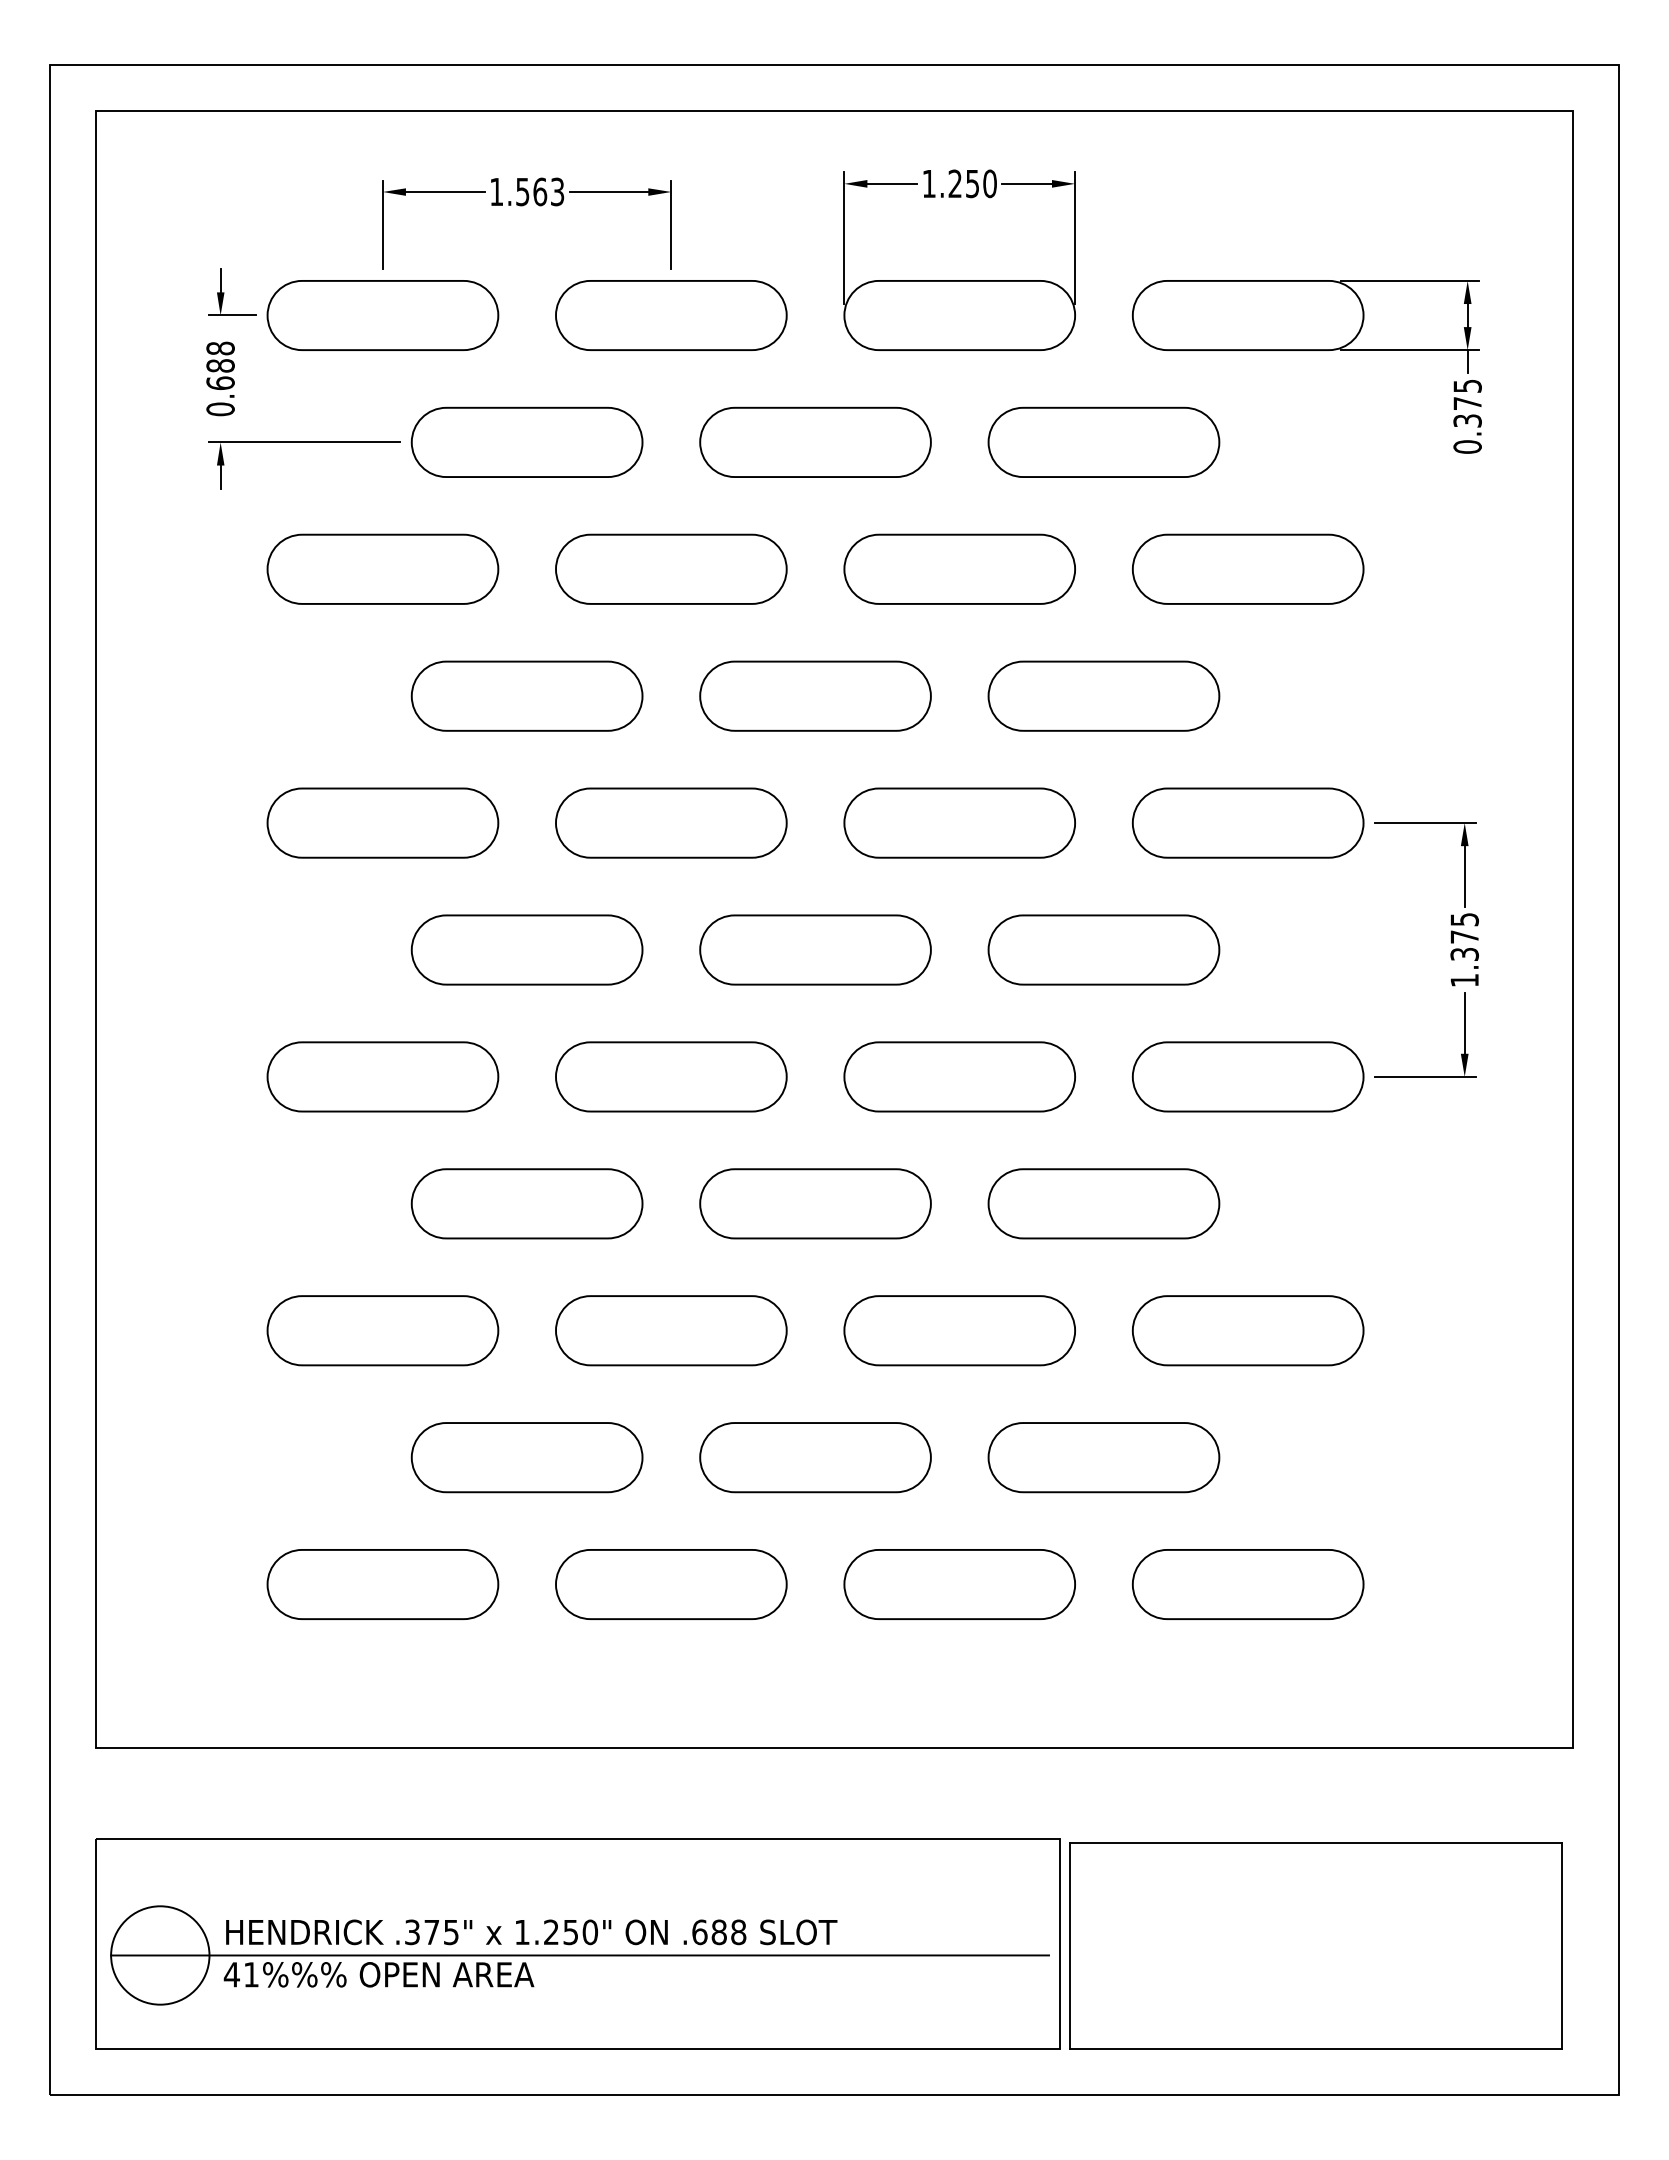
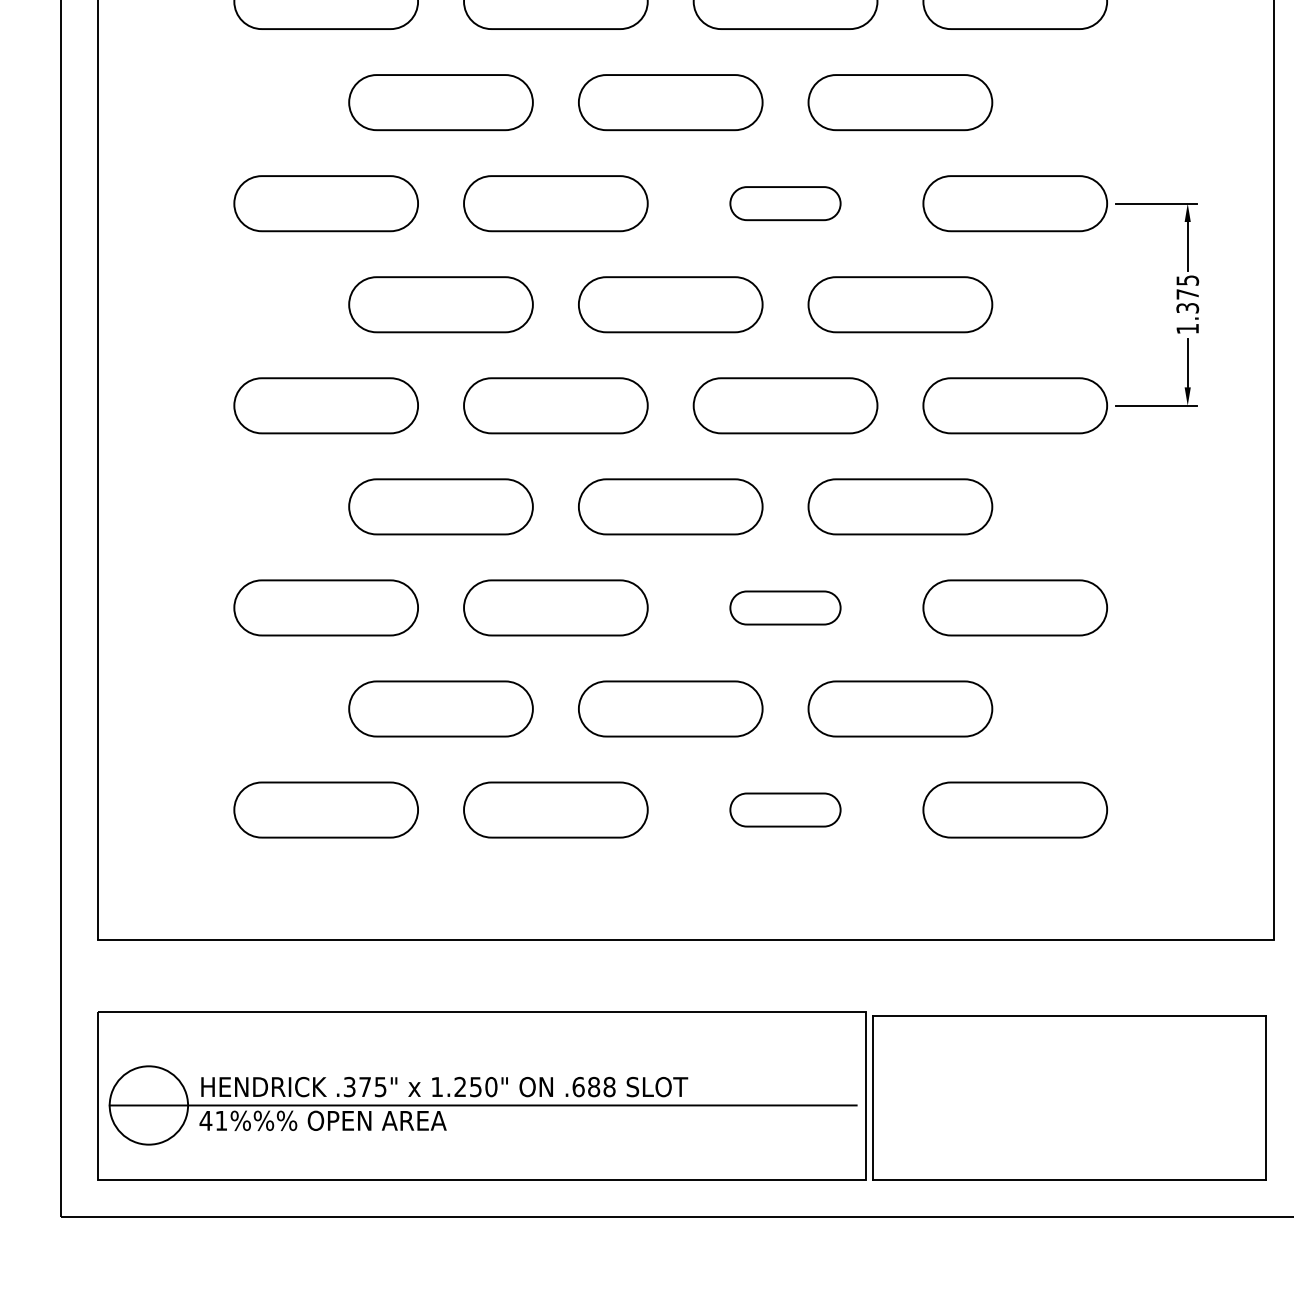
part: (959, 822) -> (785, 203), size x0.6
part: (959, 1330) -> (785, 607), size x0.6
part: (959, 1584) -> (785, 810), size x0.6

